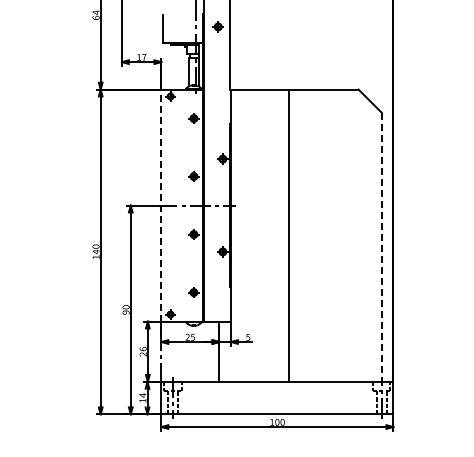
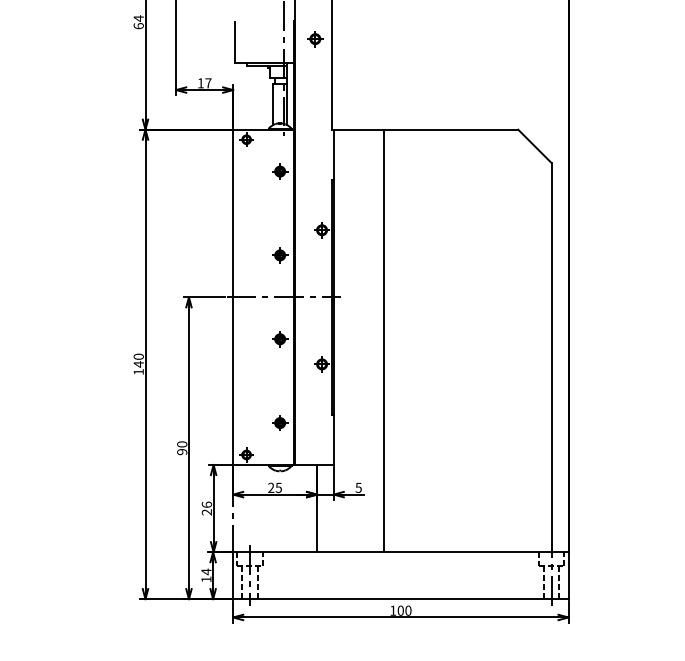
line: (161, 205) -> (233, 297), dashed -> solid
line: (288, 235) -> (383, 340), moved
line: (381, 247) -> (551, 357), dashed -> solid

